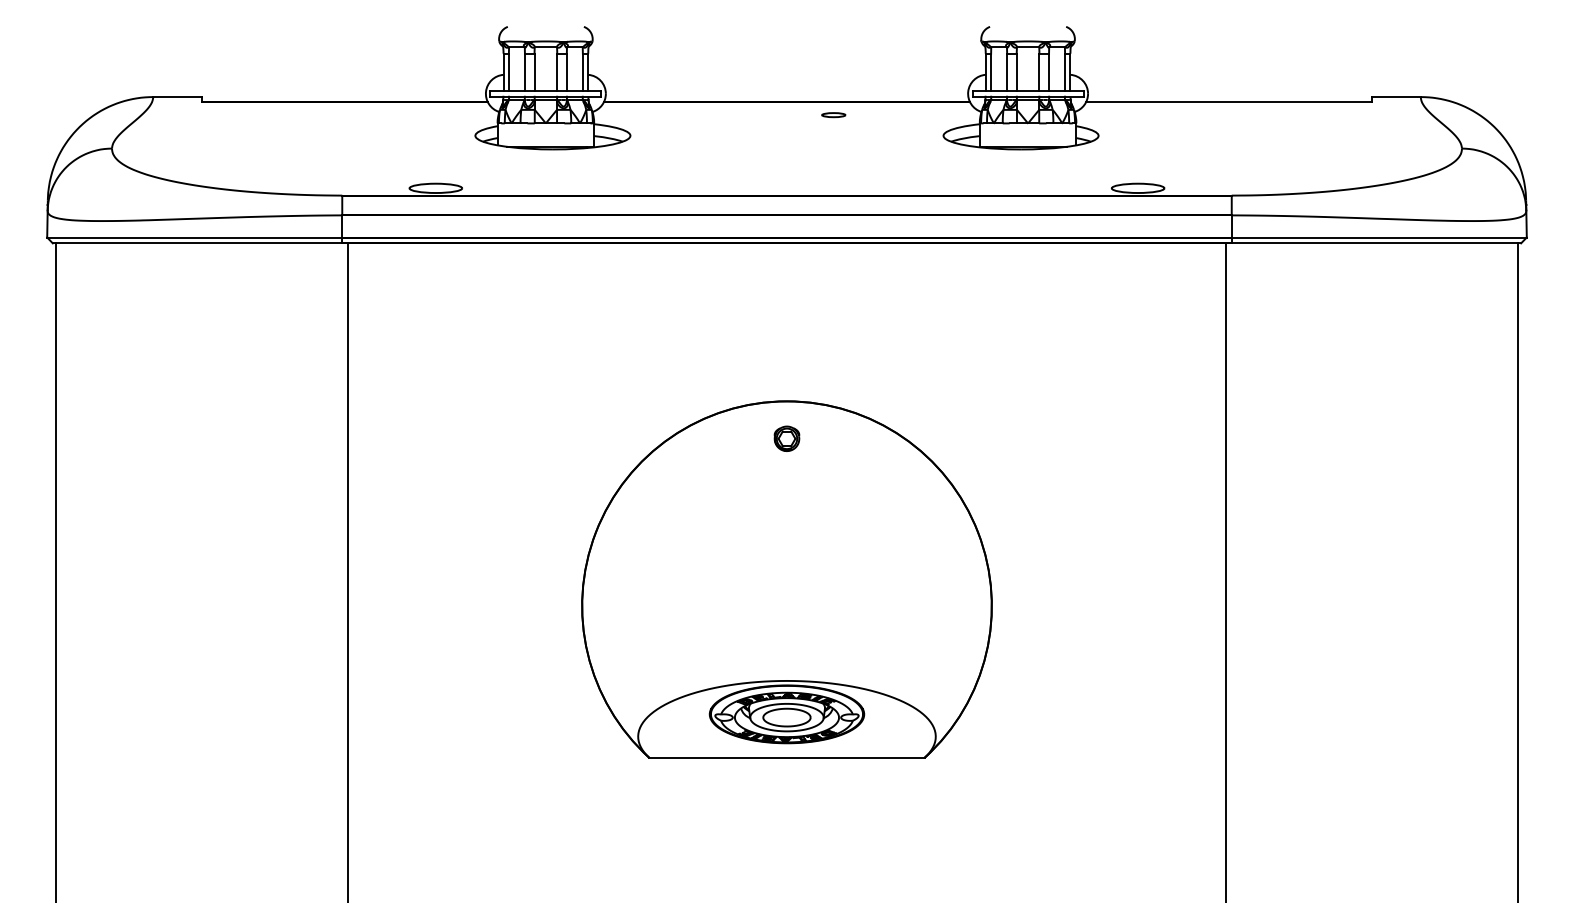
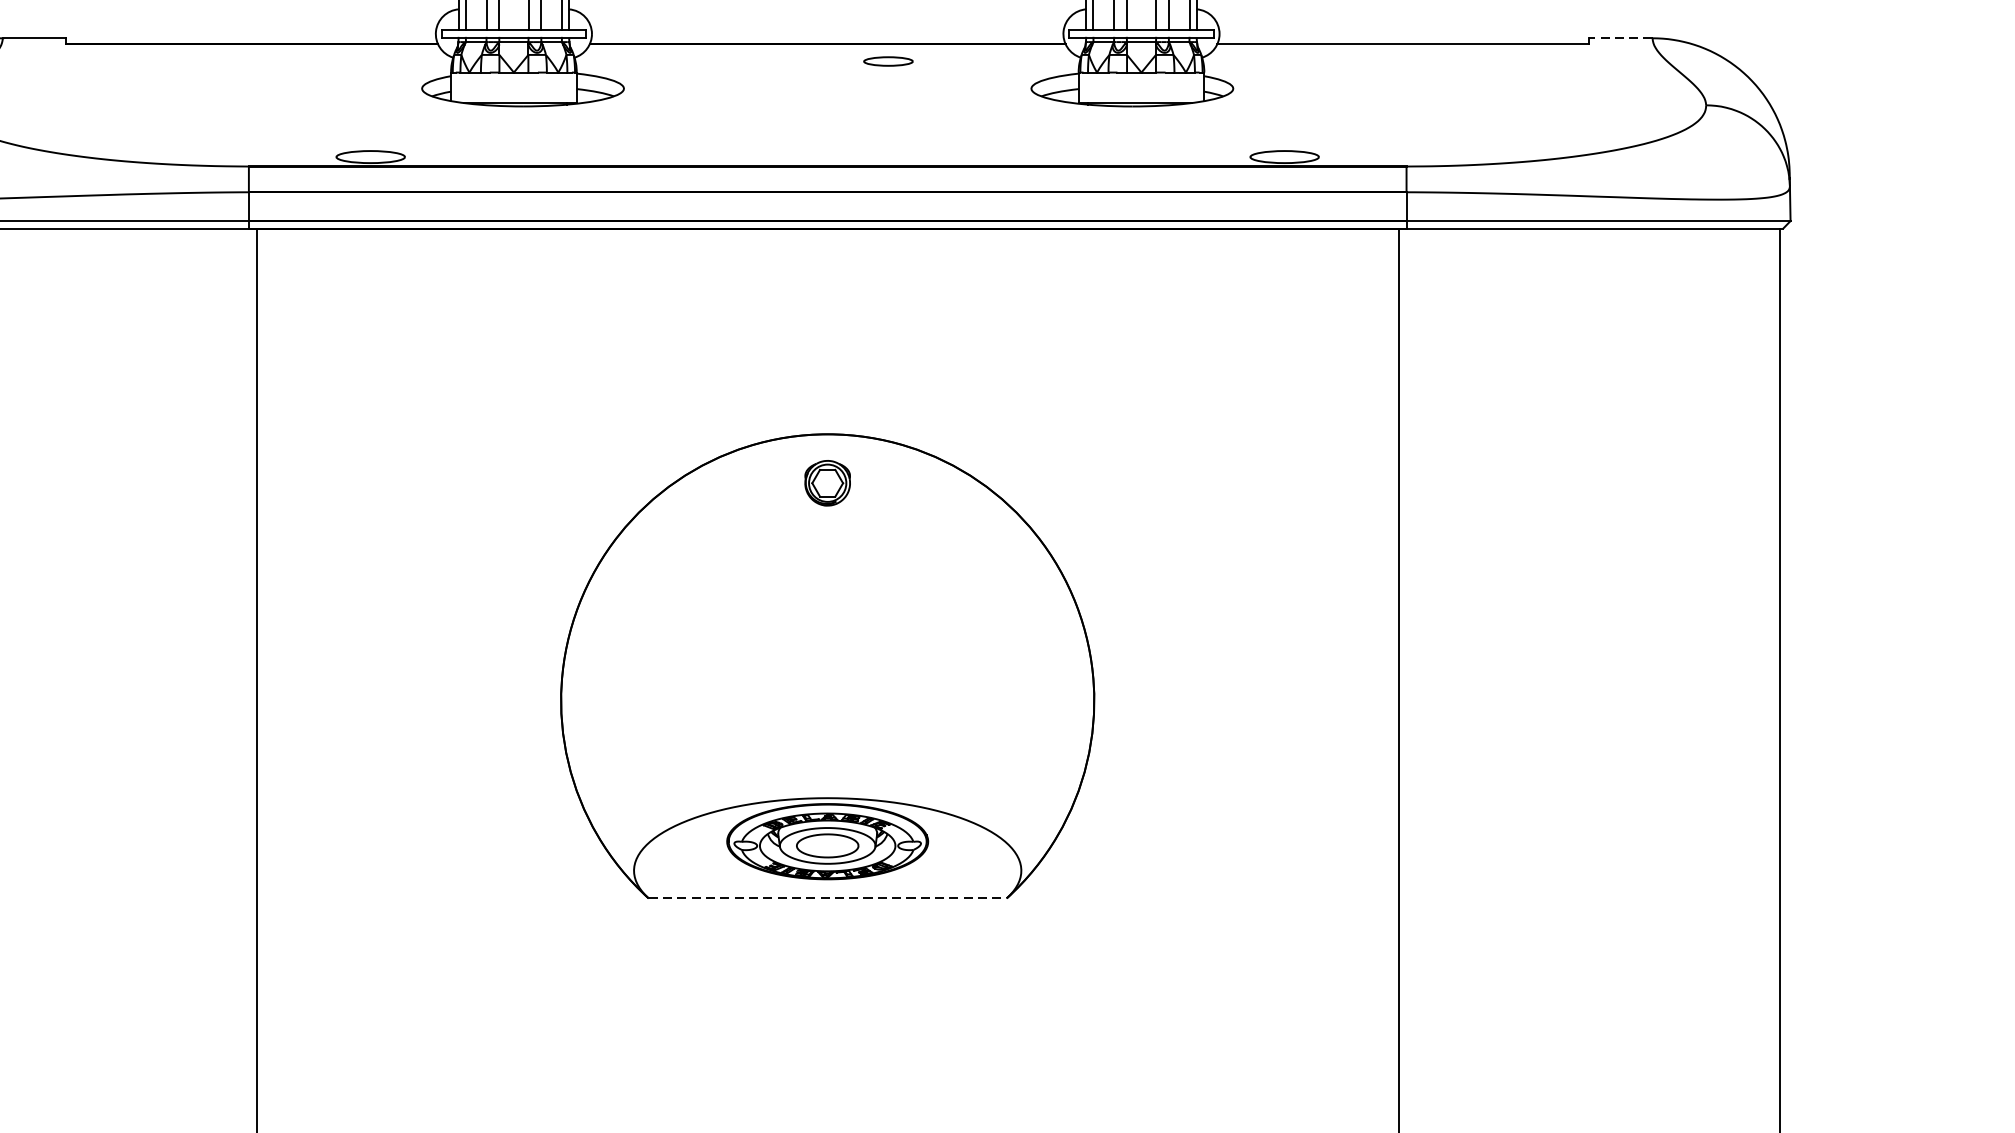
line: (1395, 97) -> (1619, 38), solid -> dashed
part: (833, 115) -> (888, 62), size x1.6
part: (786, 438) -> (827, 482), size x1.4
line: (786, 757) -> (827, 897), solid -> dashed

